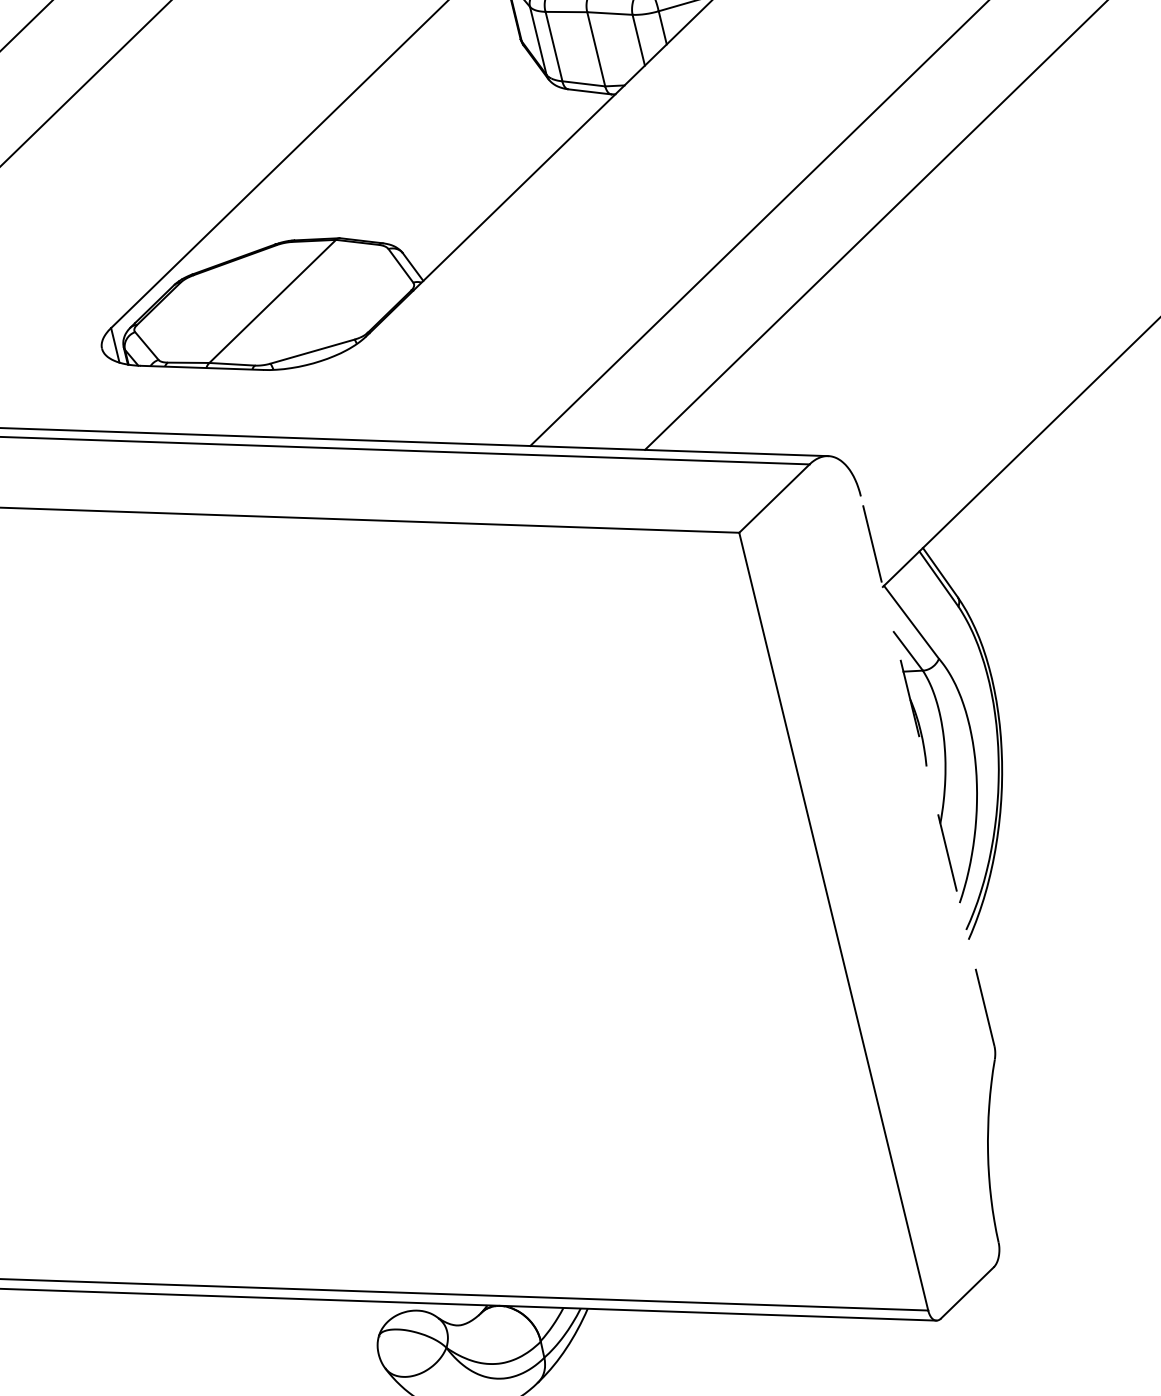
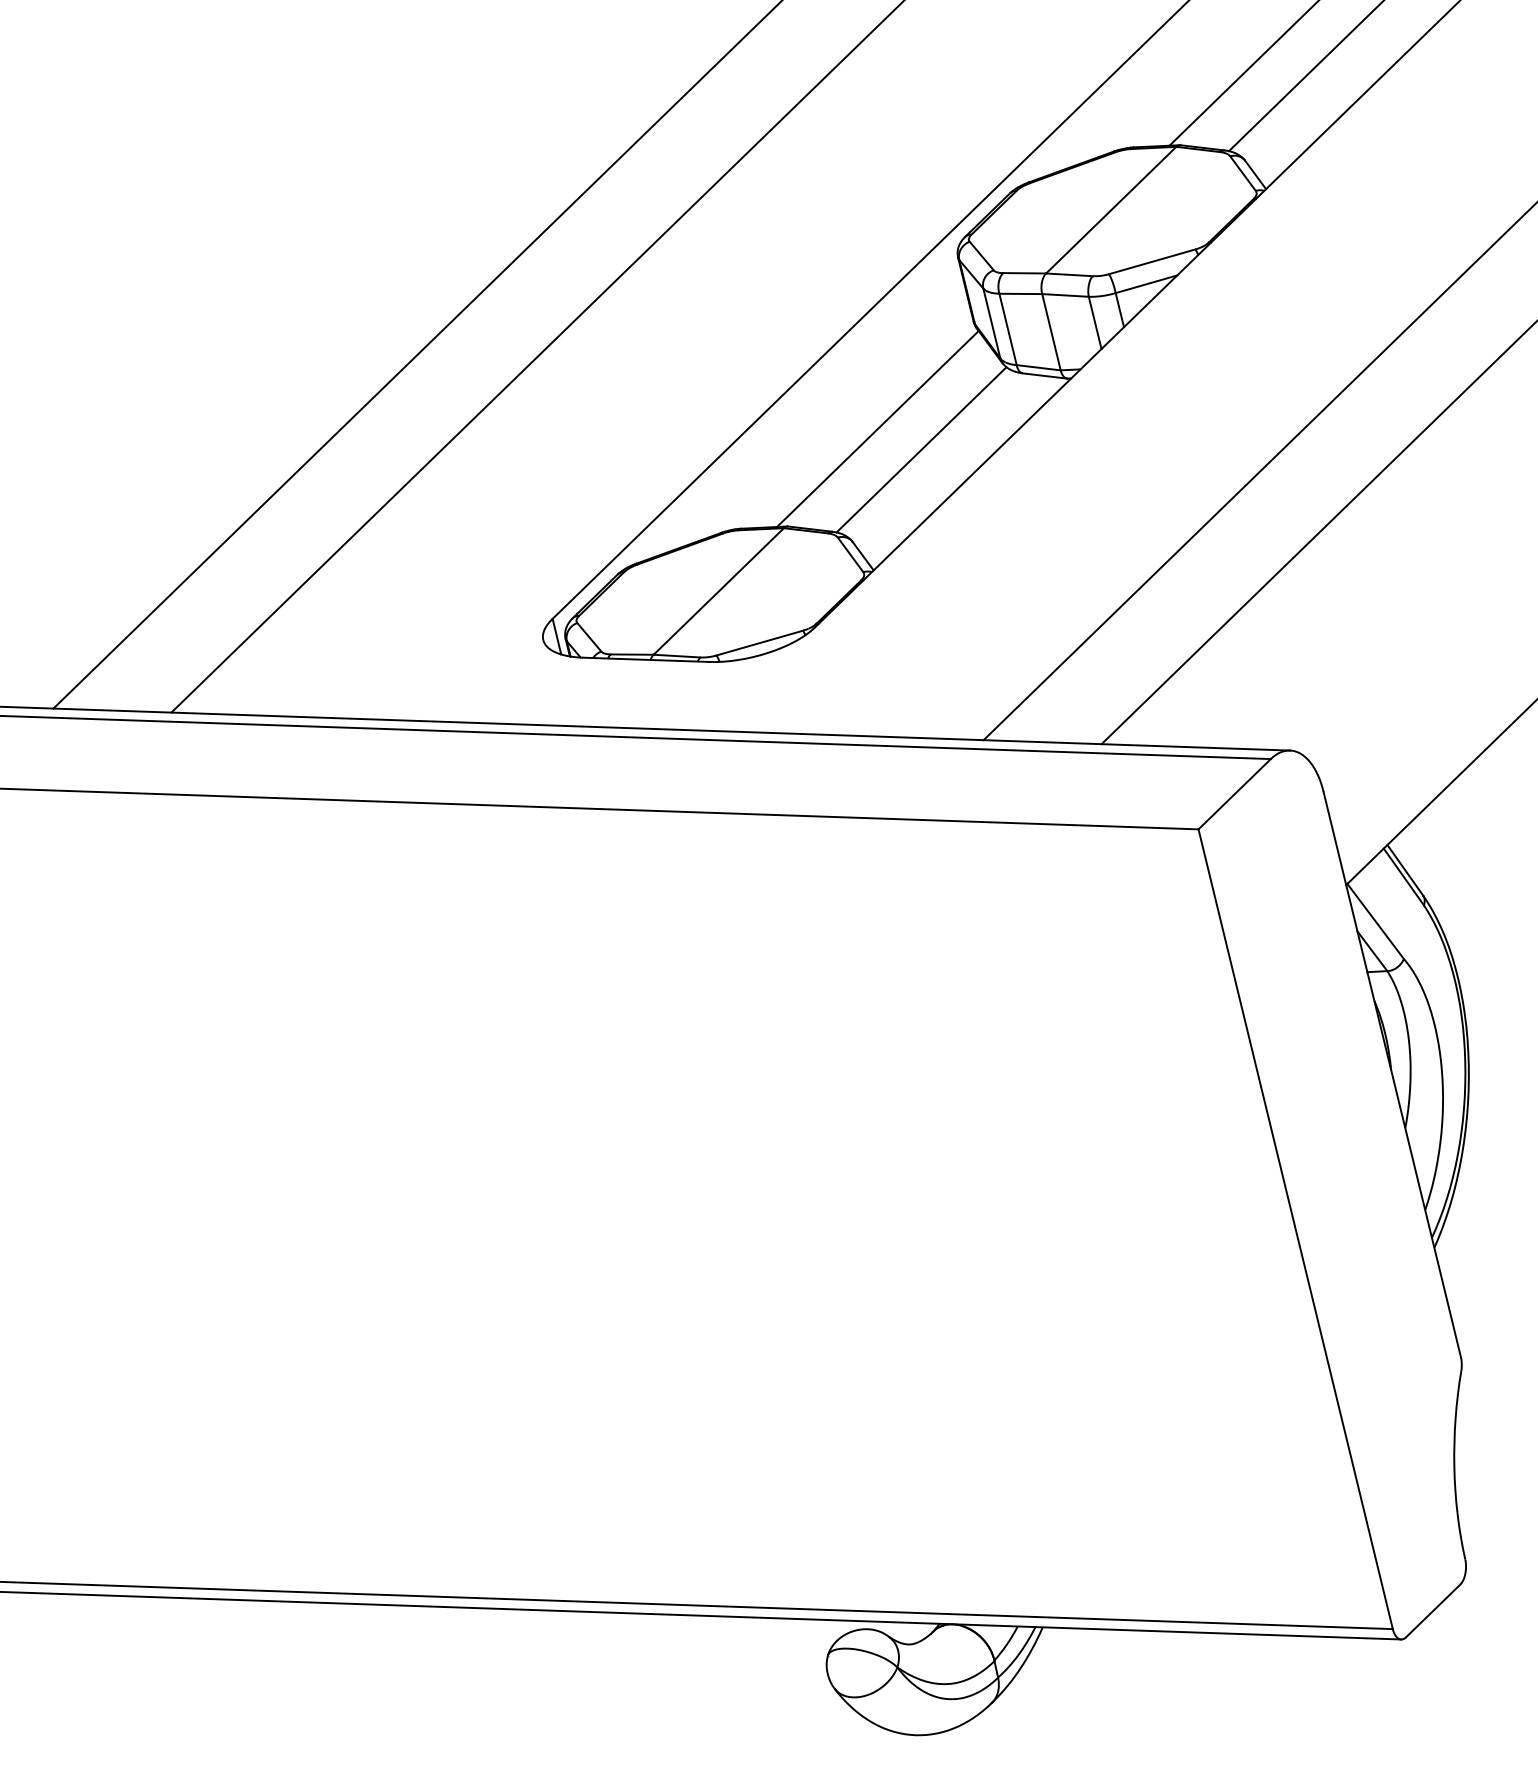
line: (427, 142) -> (877, 428), added
line: (469, 163) -> (921, 449), added
line: (927, 771) -> (1392, 1074), dashed -> solid

